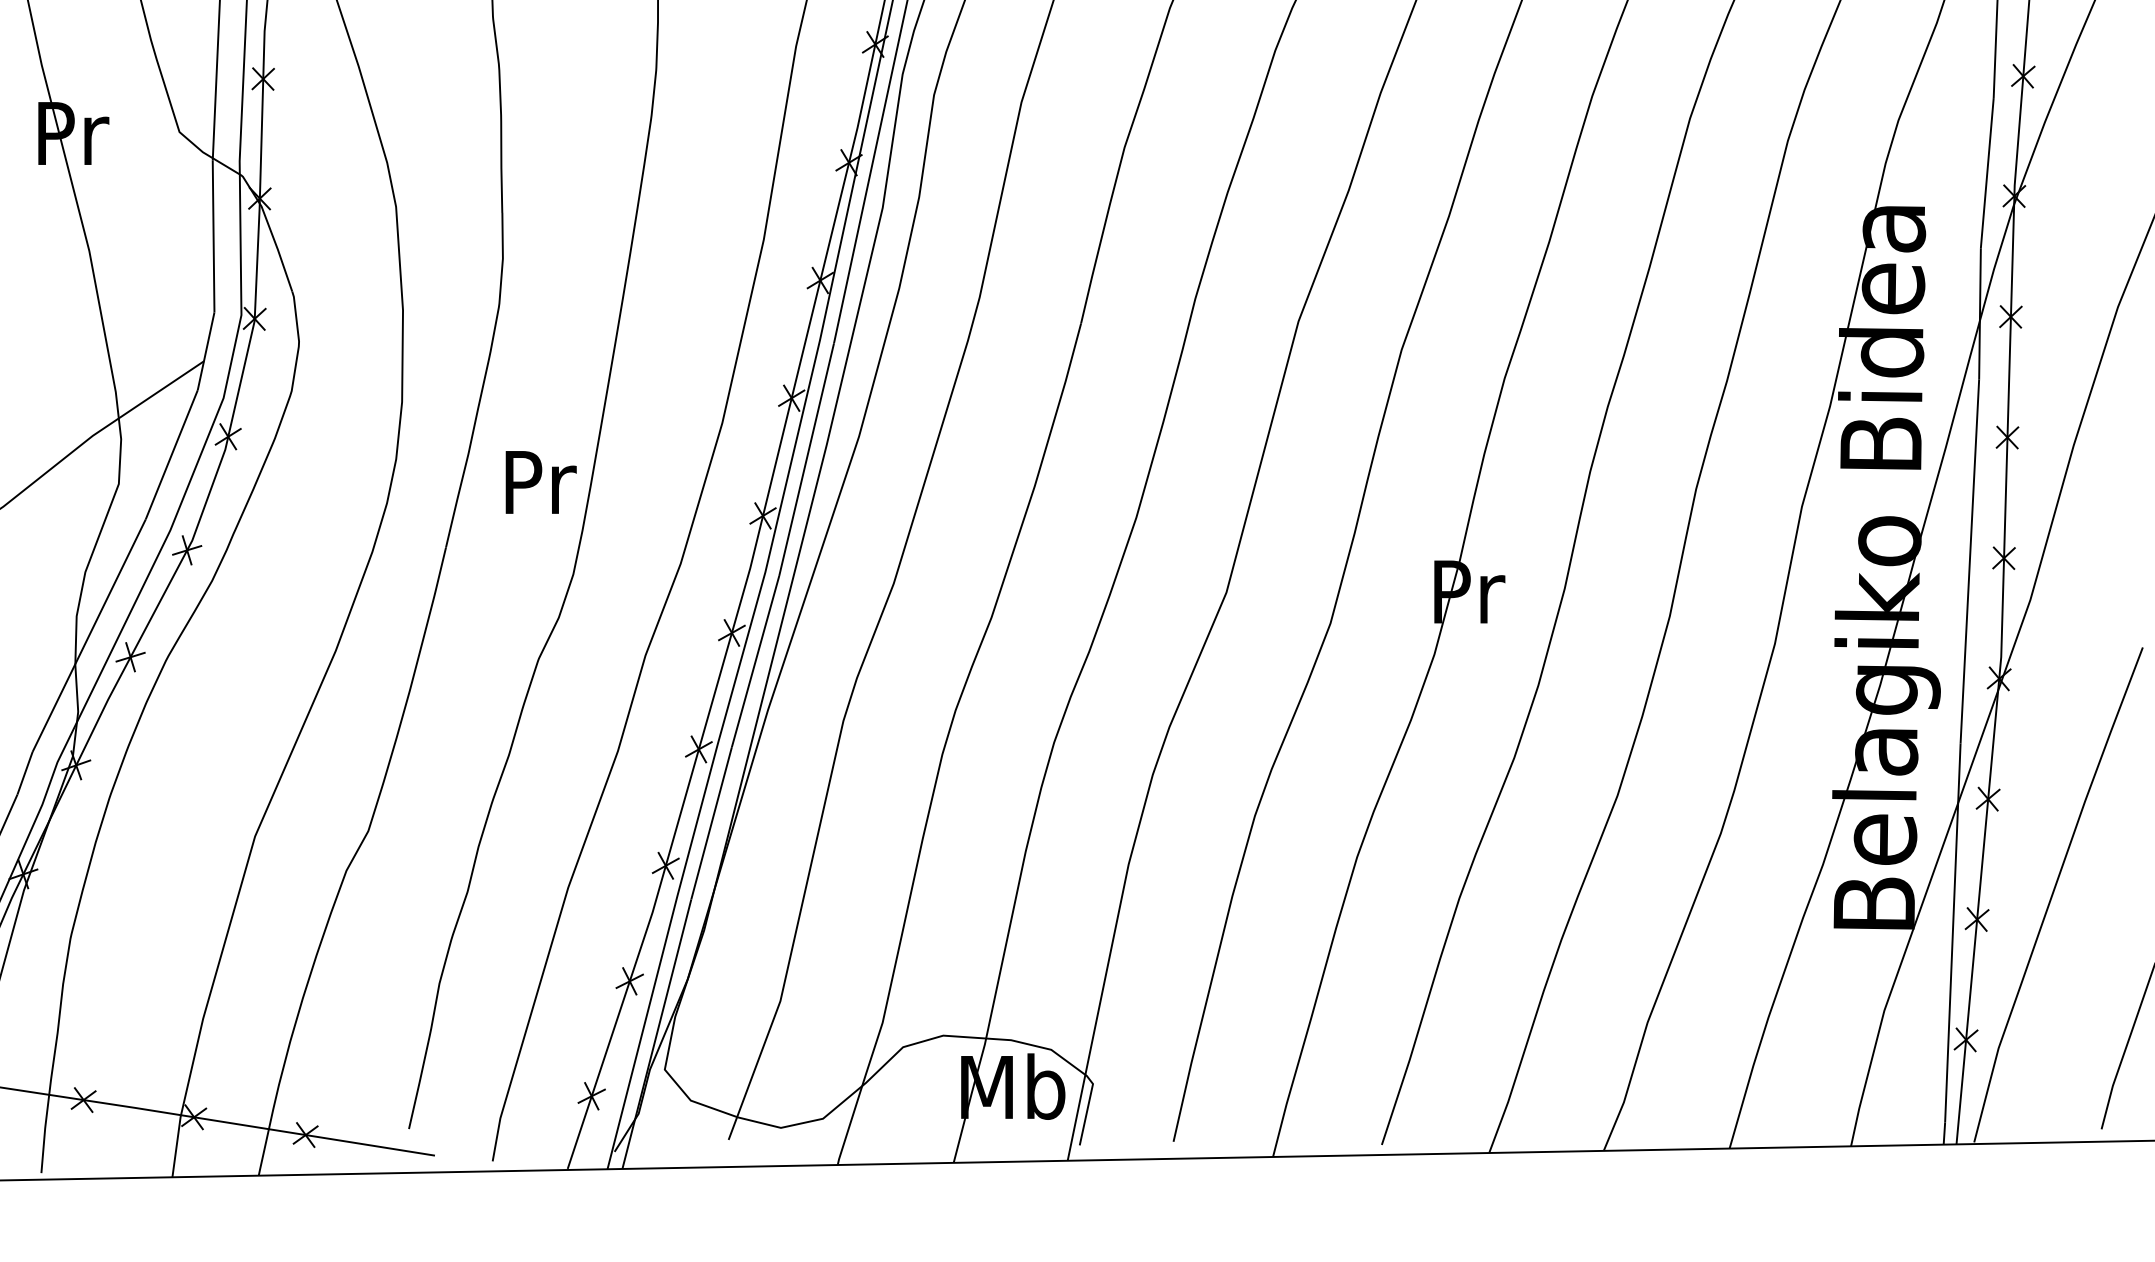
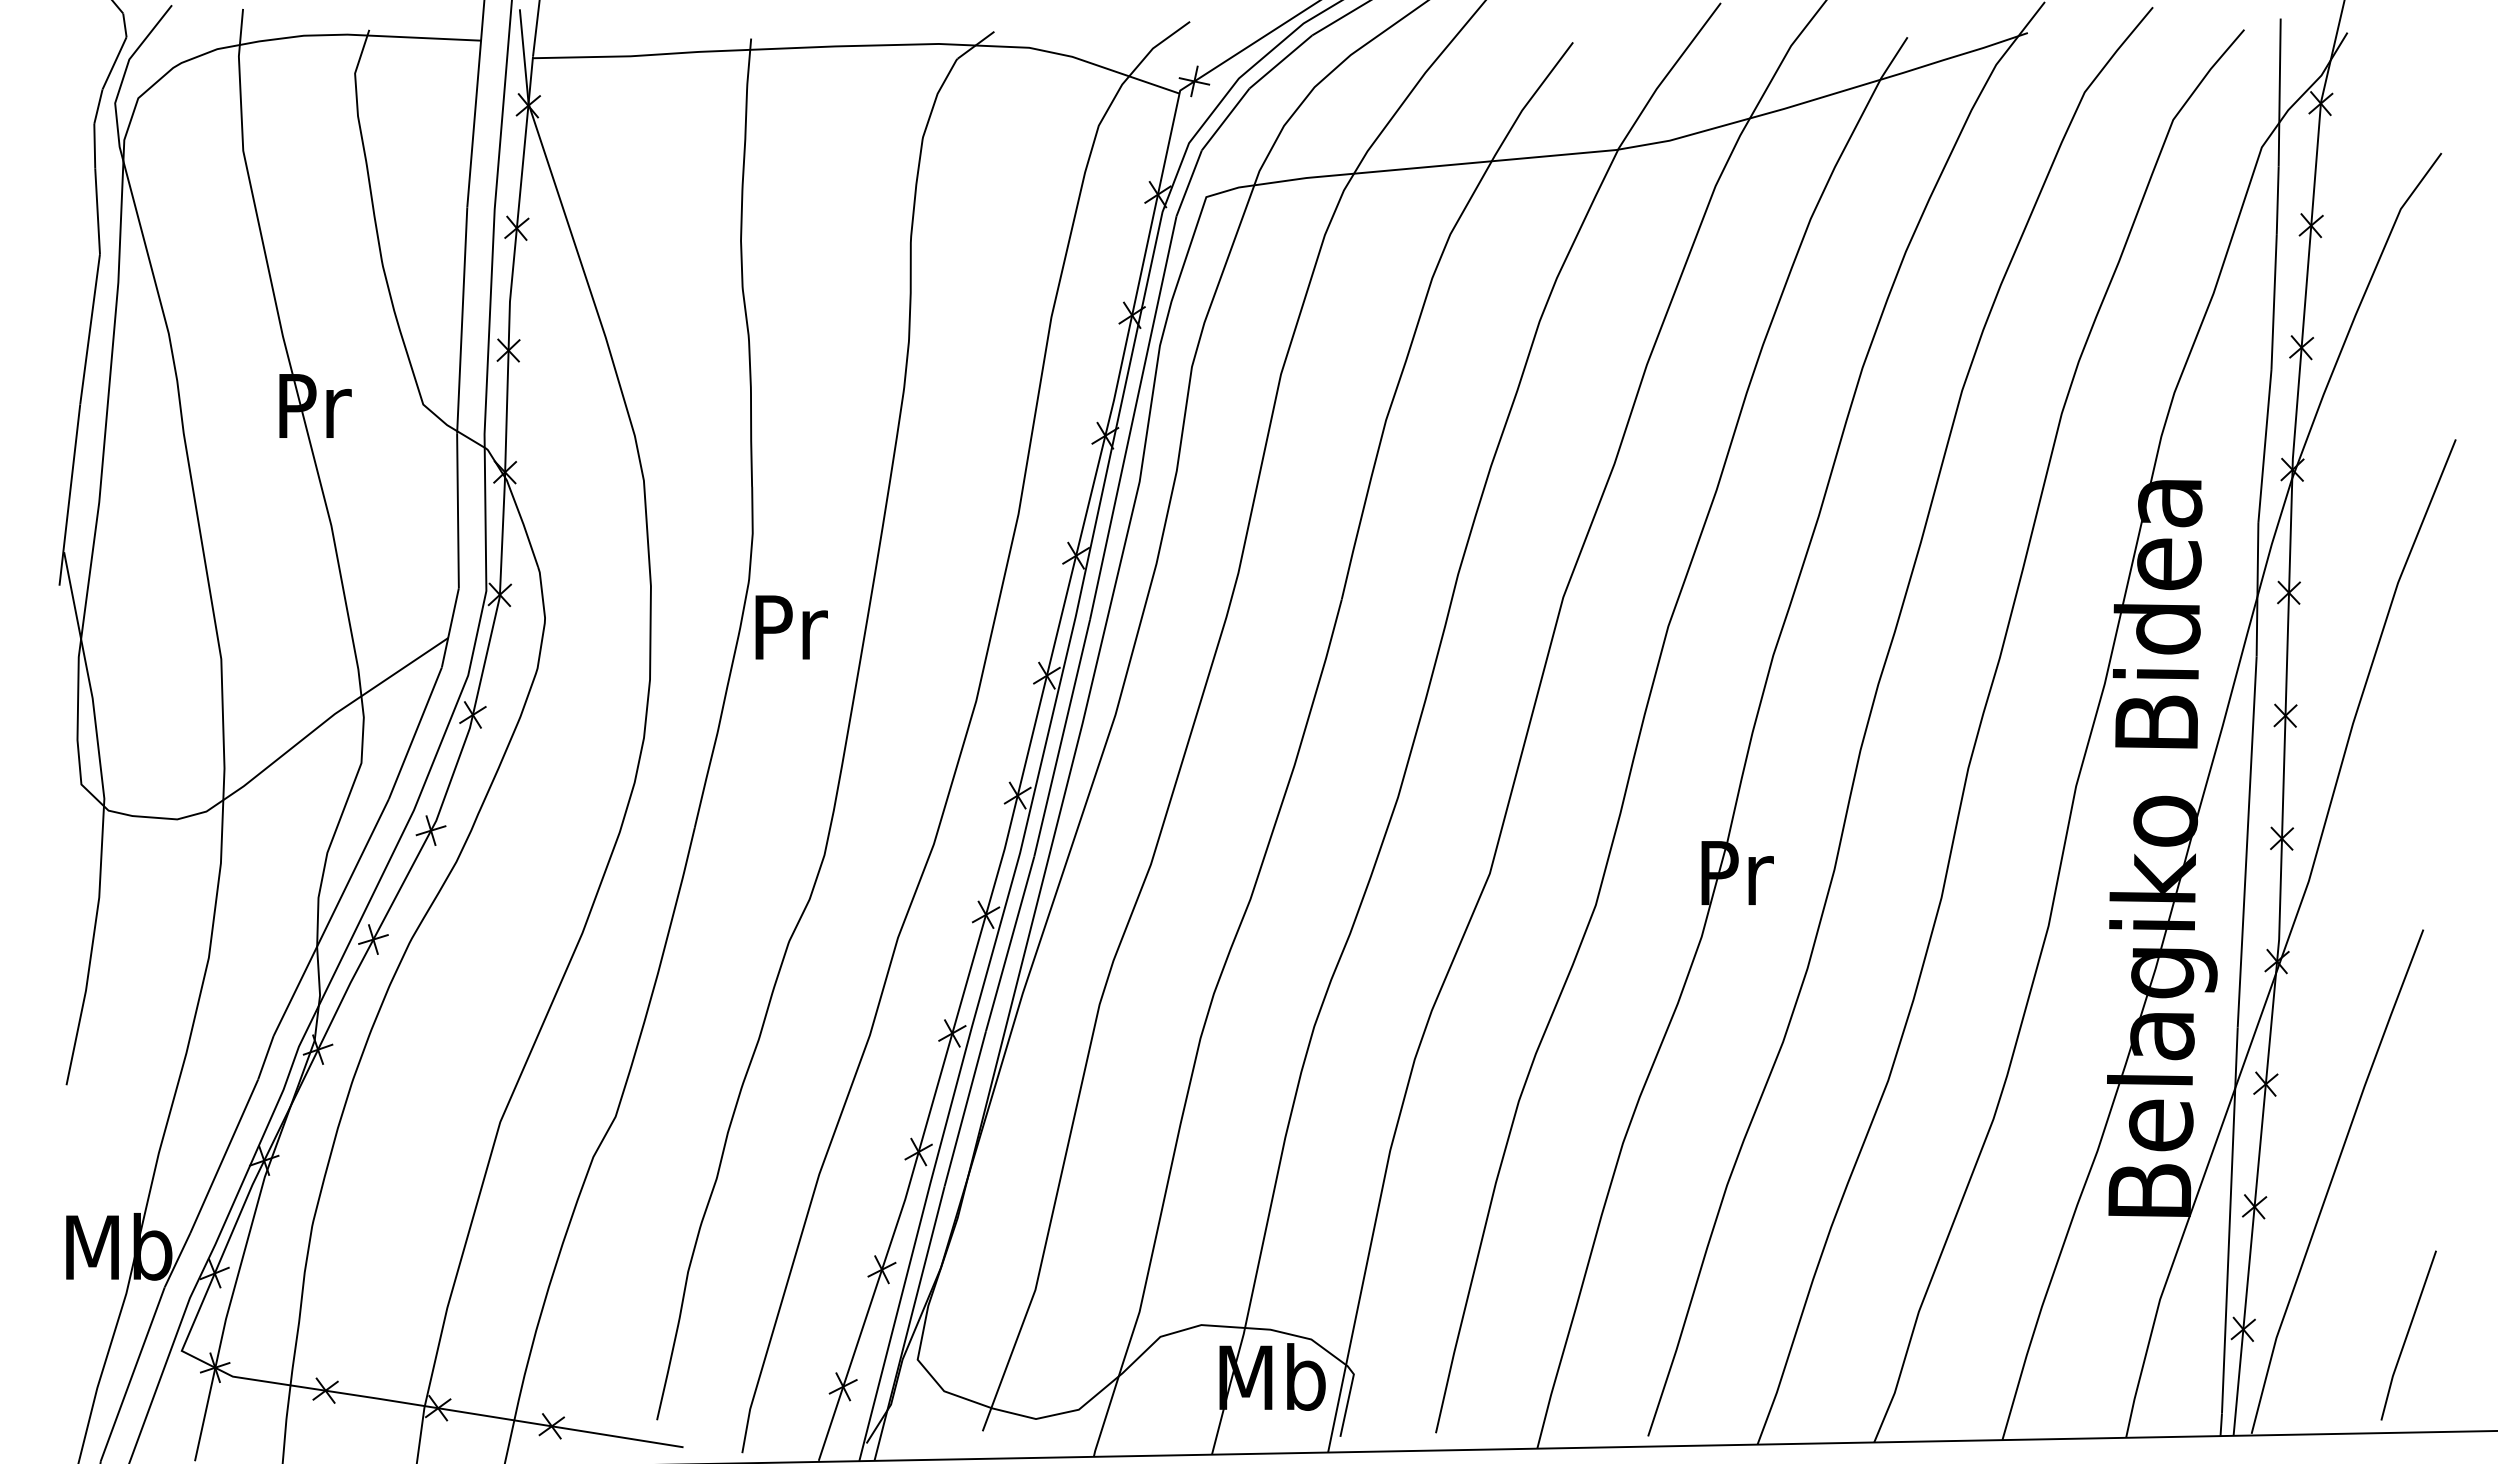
text: (540, 482) -> (791, 627), moved

